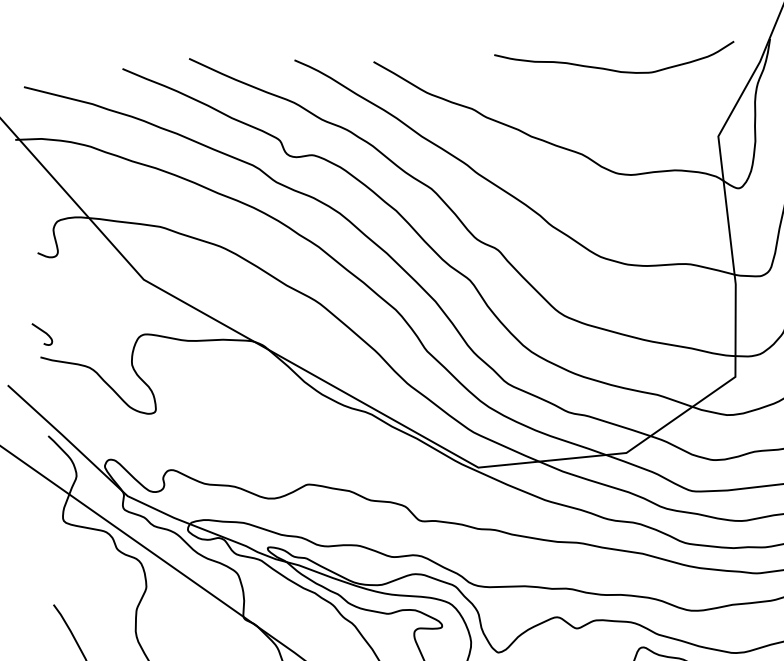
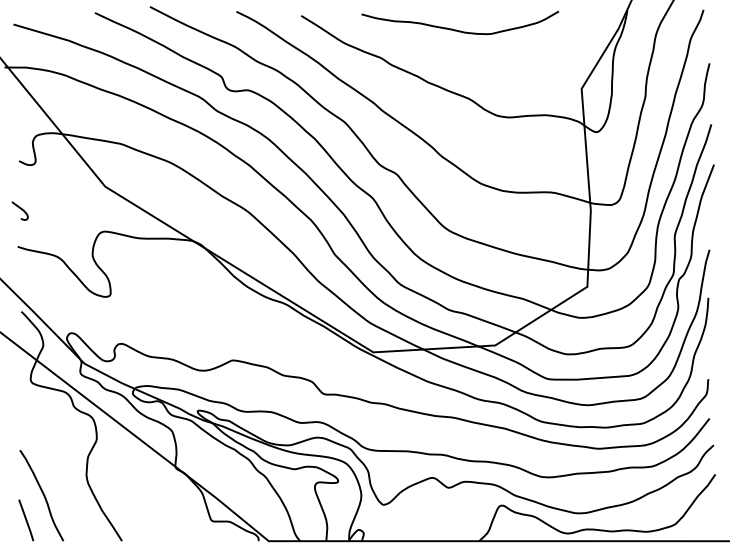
curve: (615, 69) -> (460, 30), moved
curve: (42, 332) -> (20, 209), moved

